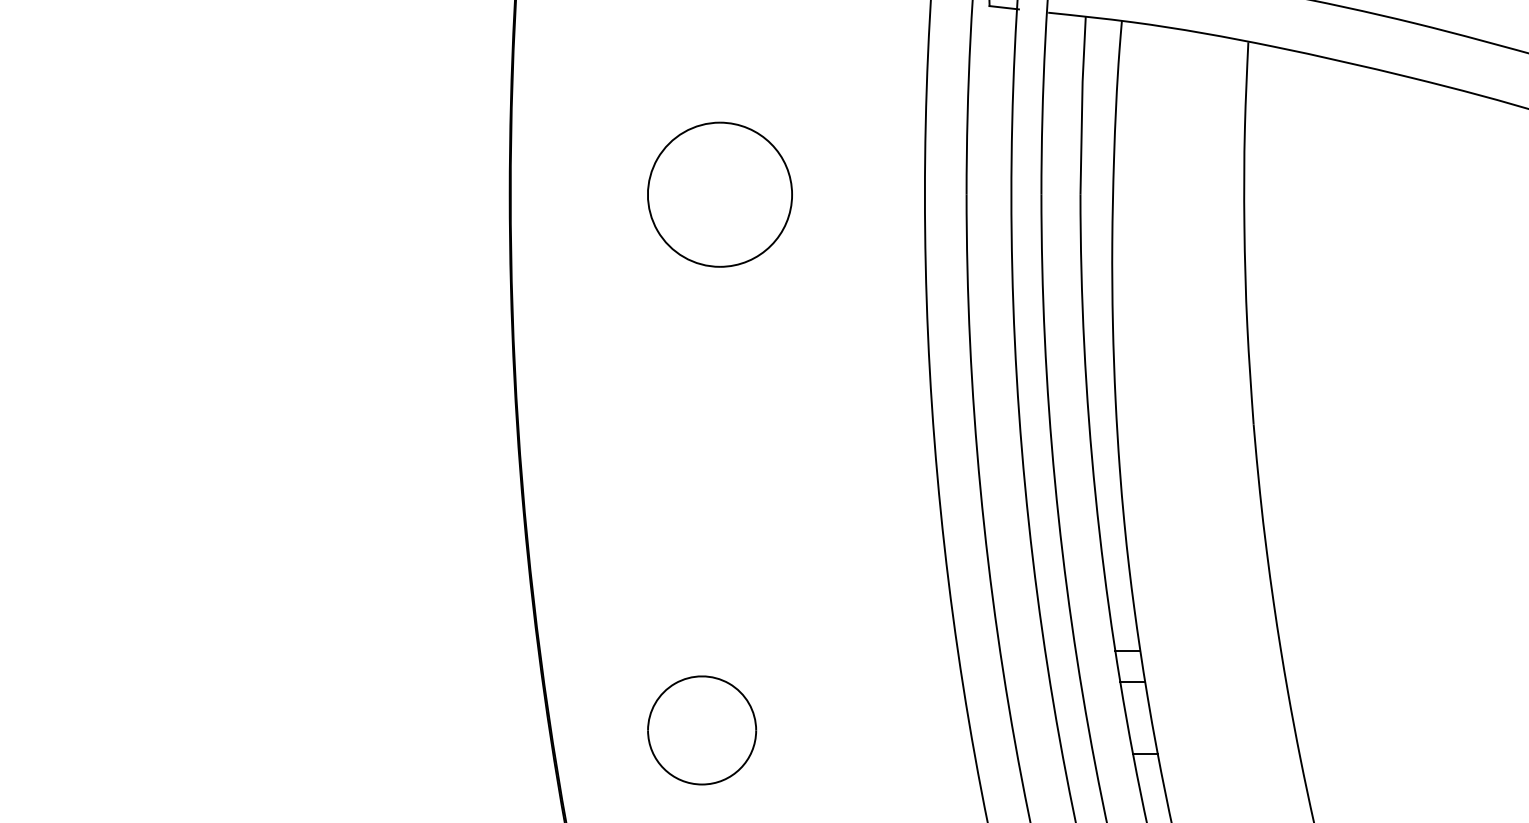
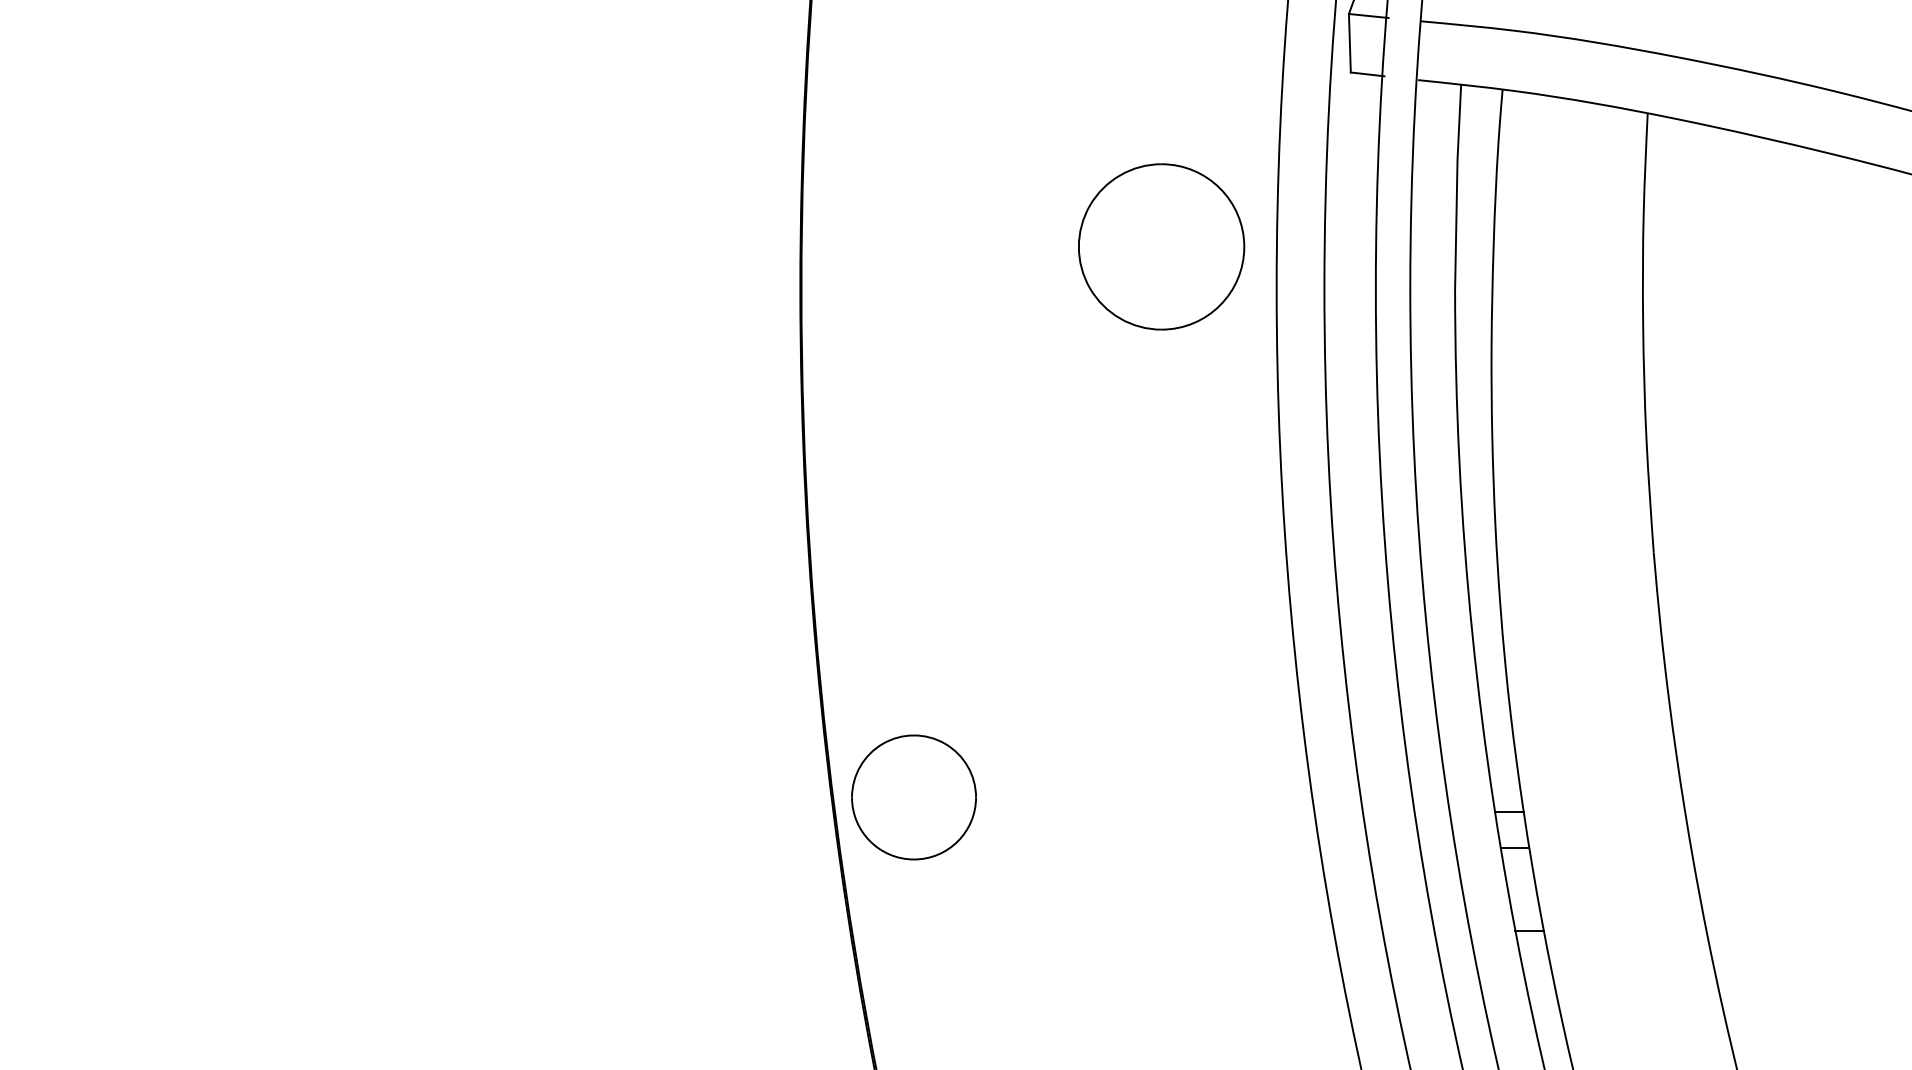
part: (719, 194) -> (1161, 246), moved
part: (701, 730) -> (913, 797), moved

